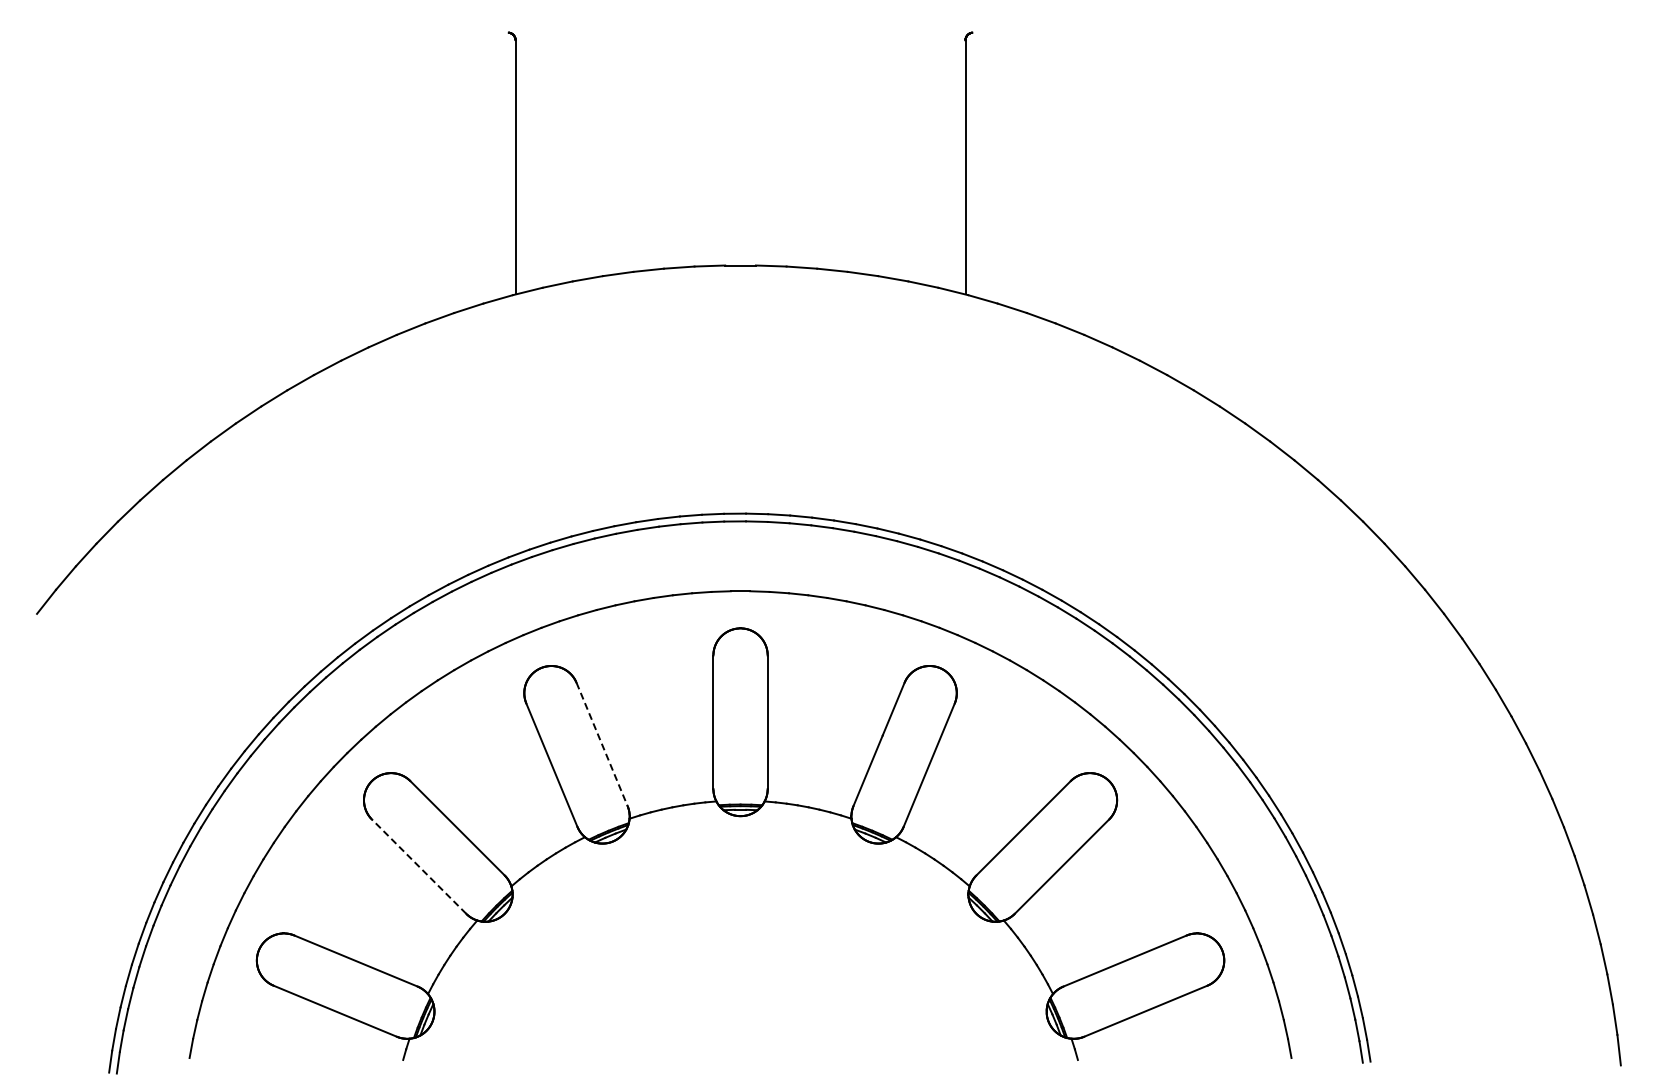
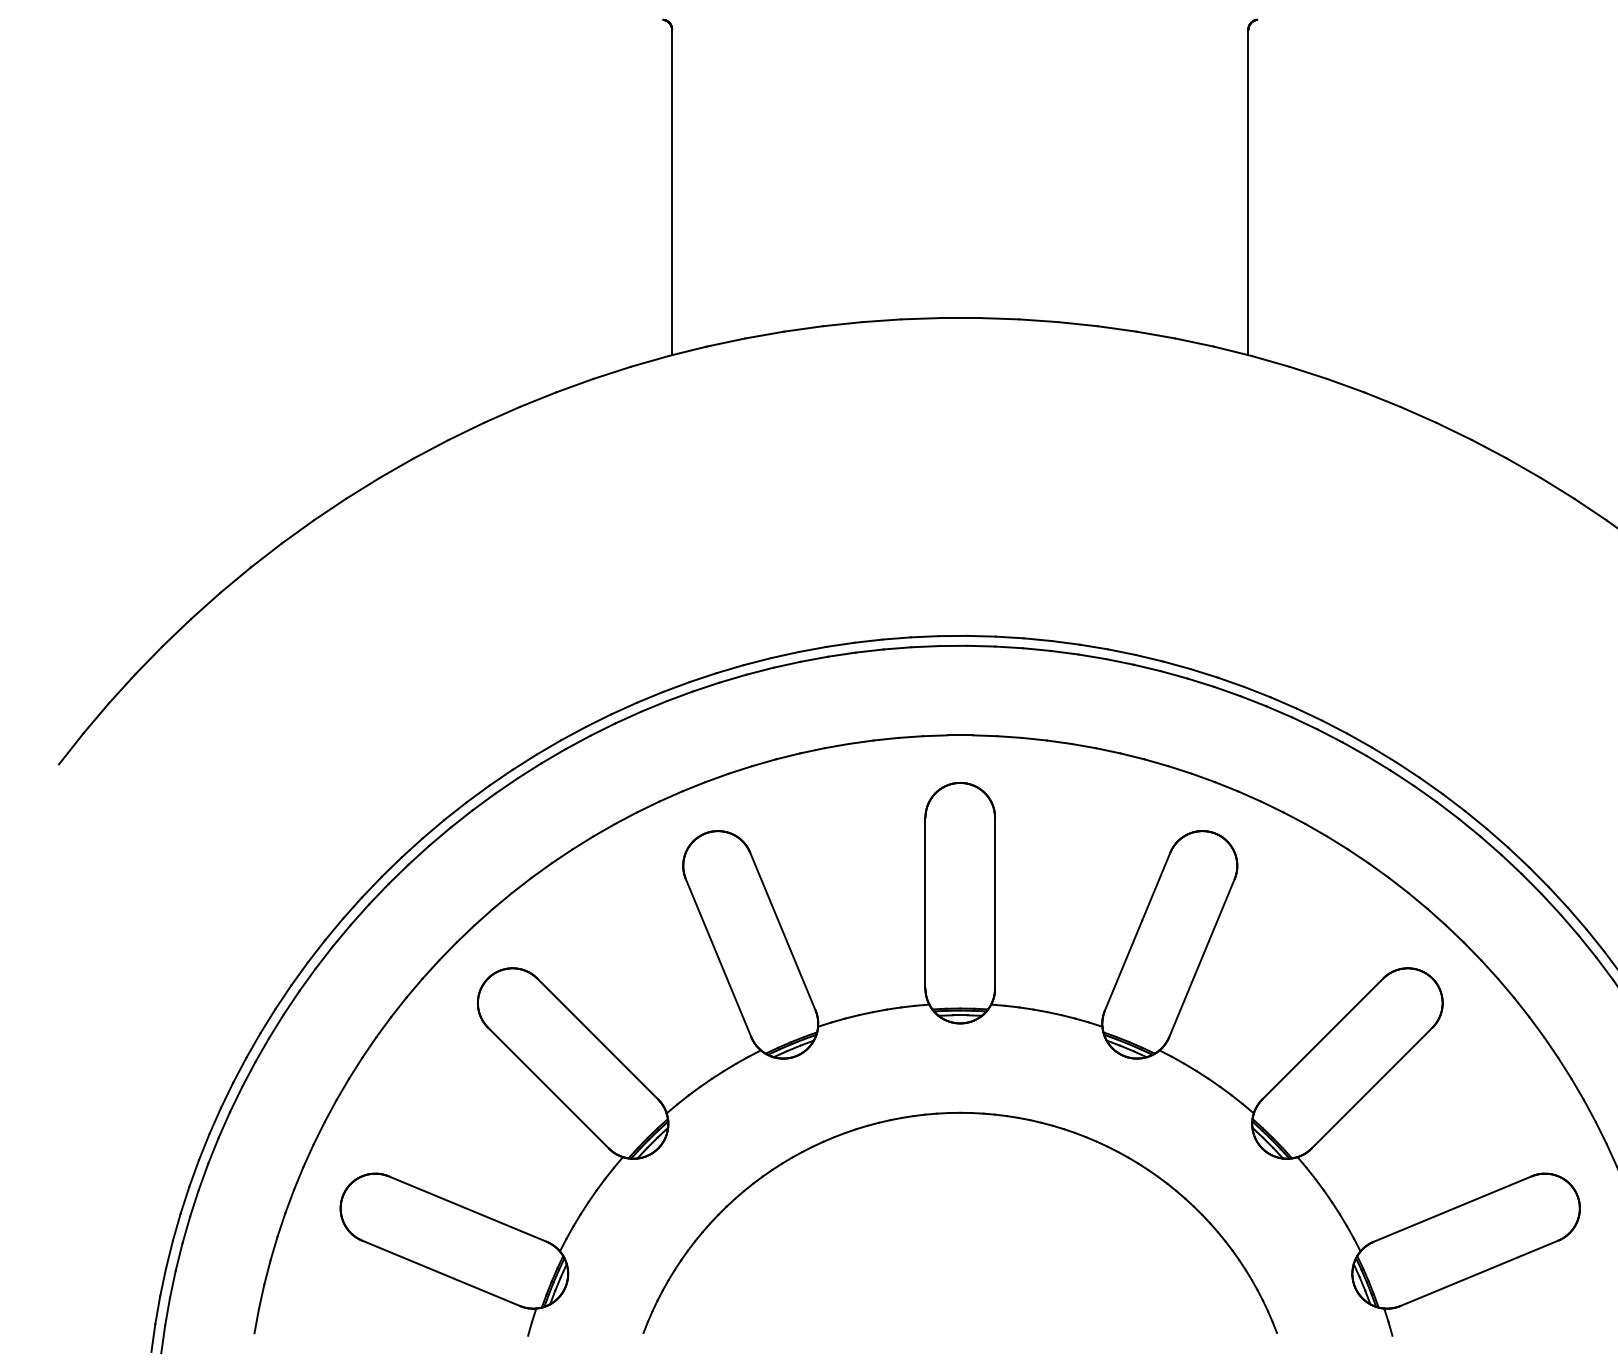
line: (602, 744) -> (783, 931), dashed -> solid
line: (419, 866) -> (548, 1087), dashed -> solid
part: (731, 887) -> (948, 1114), added

